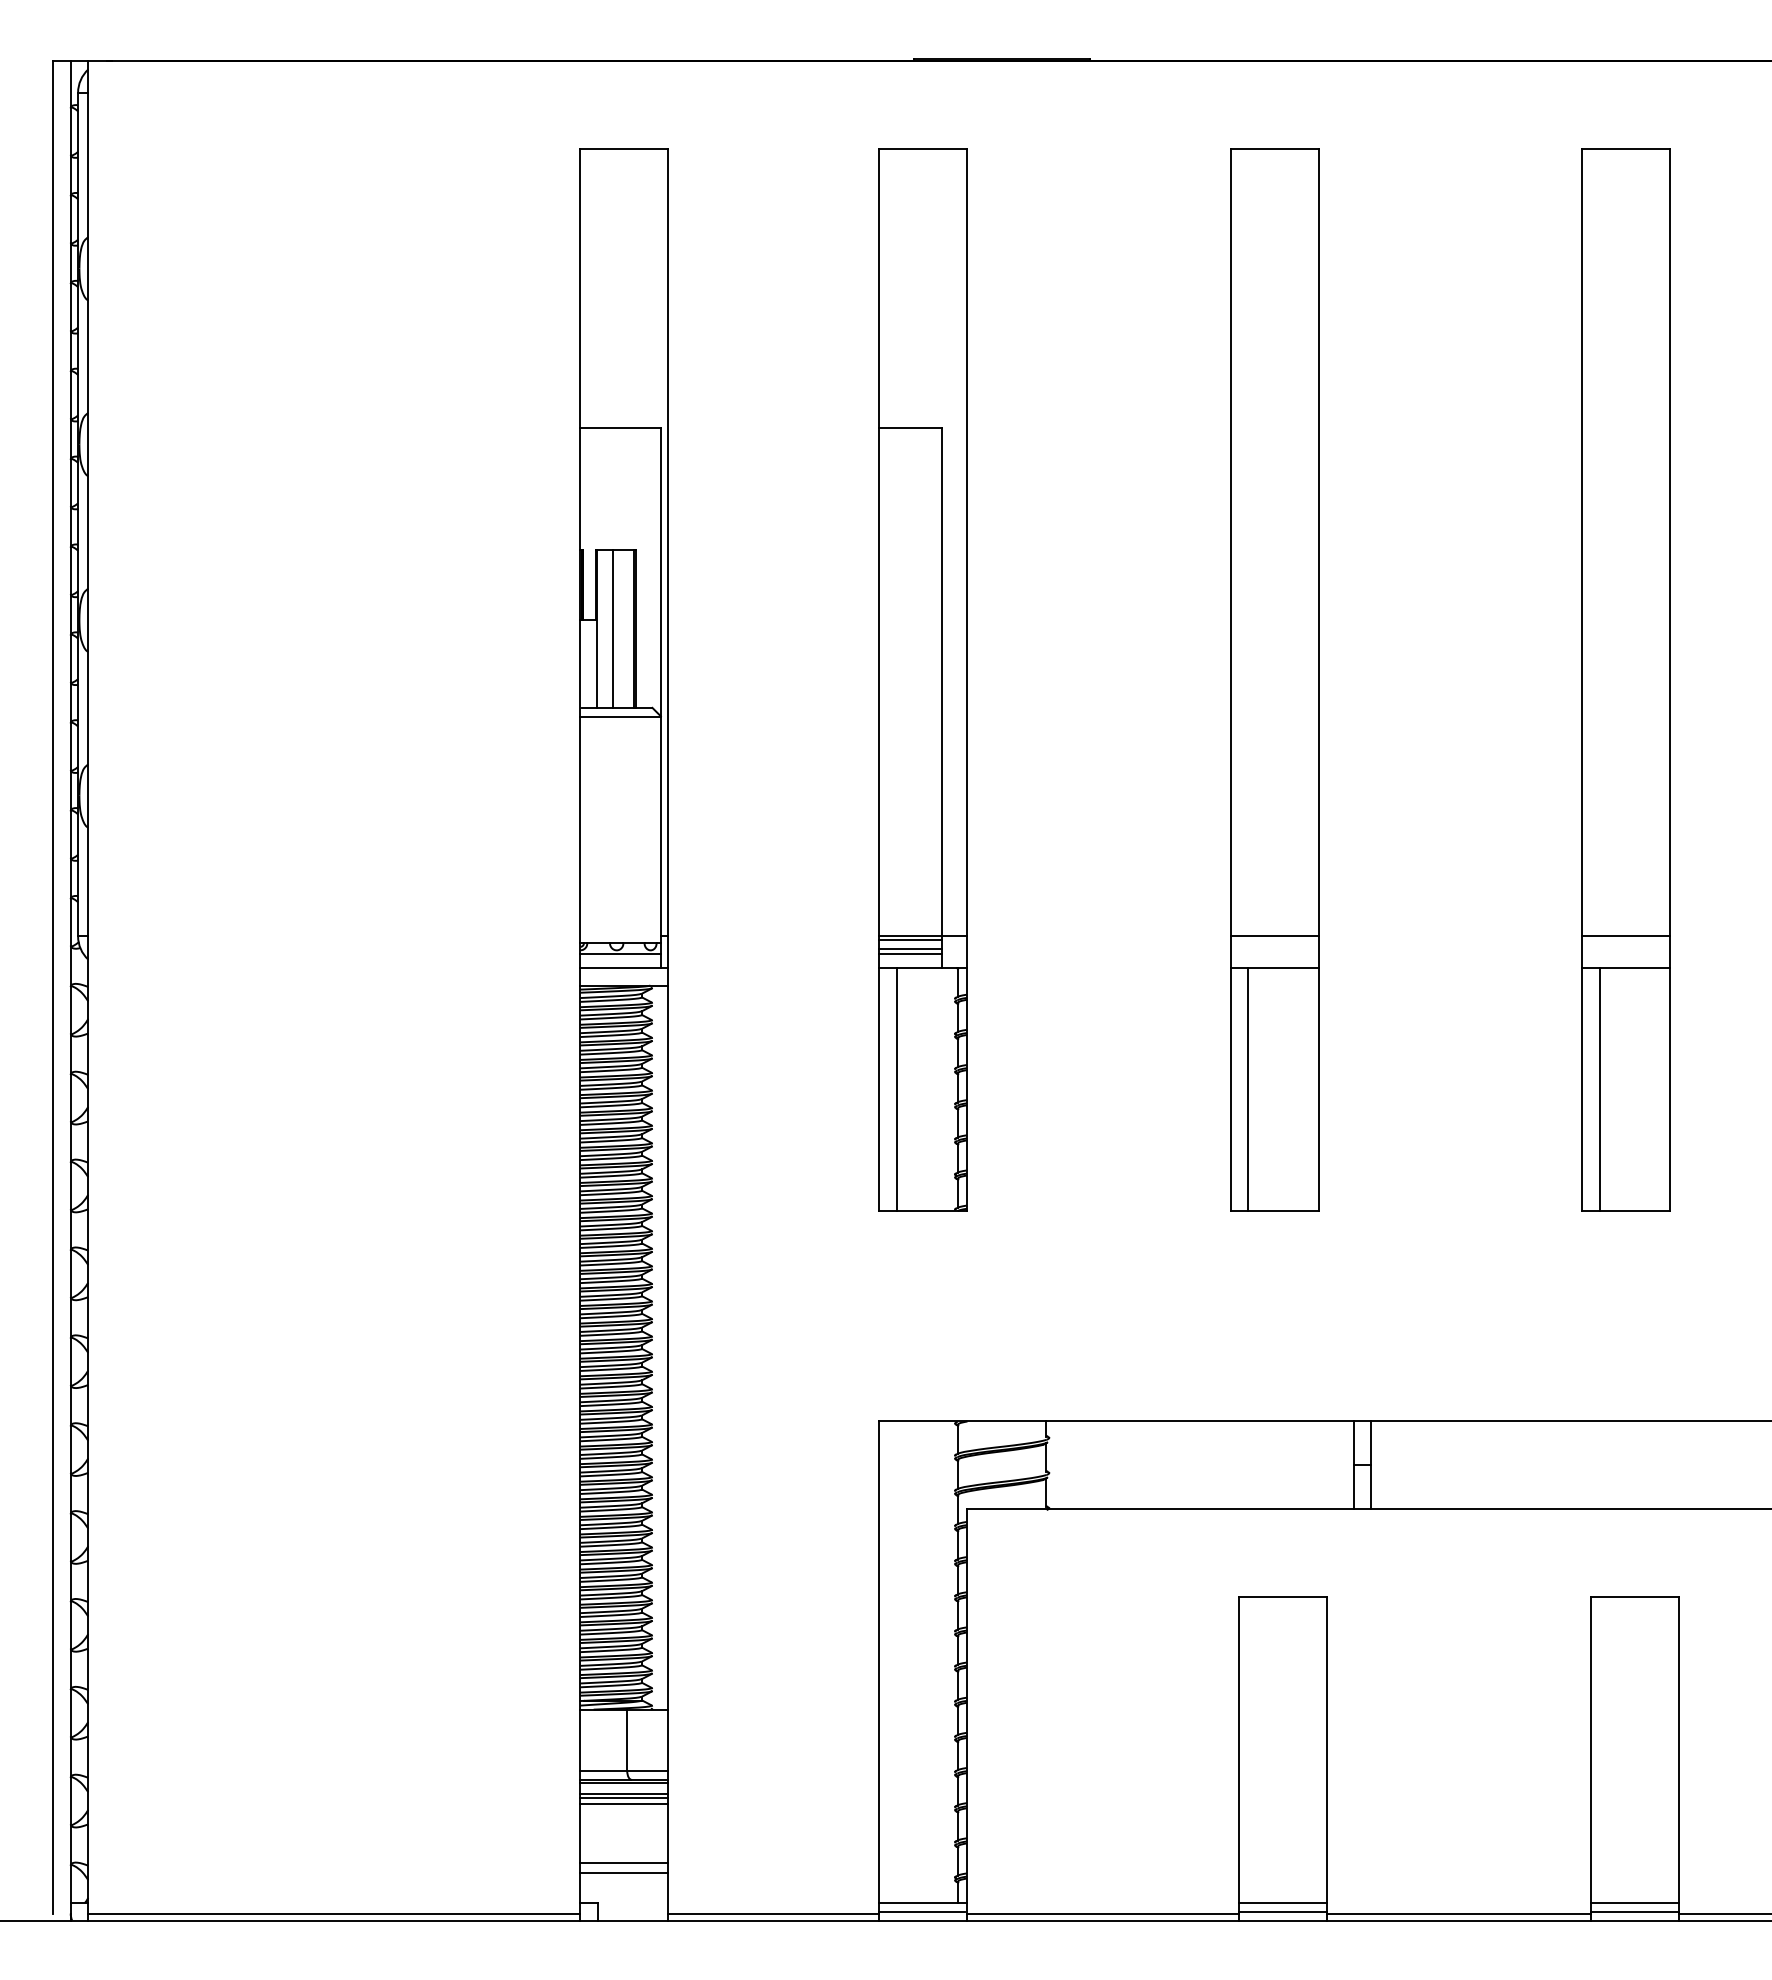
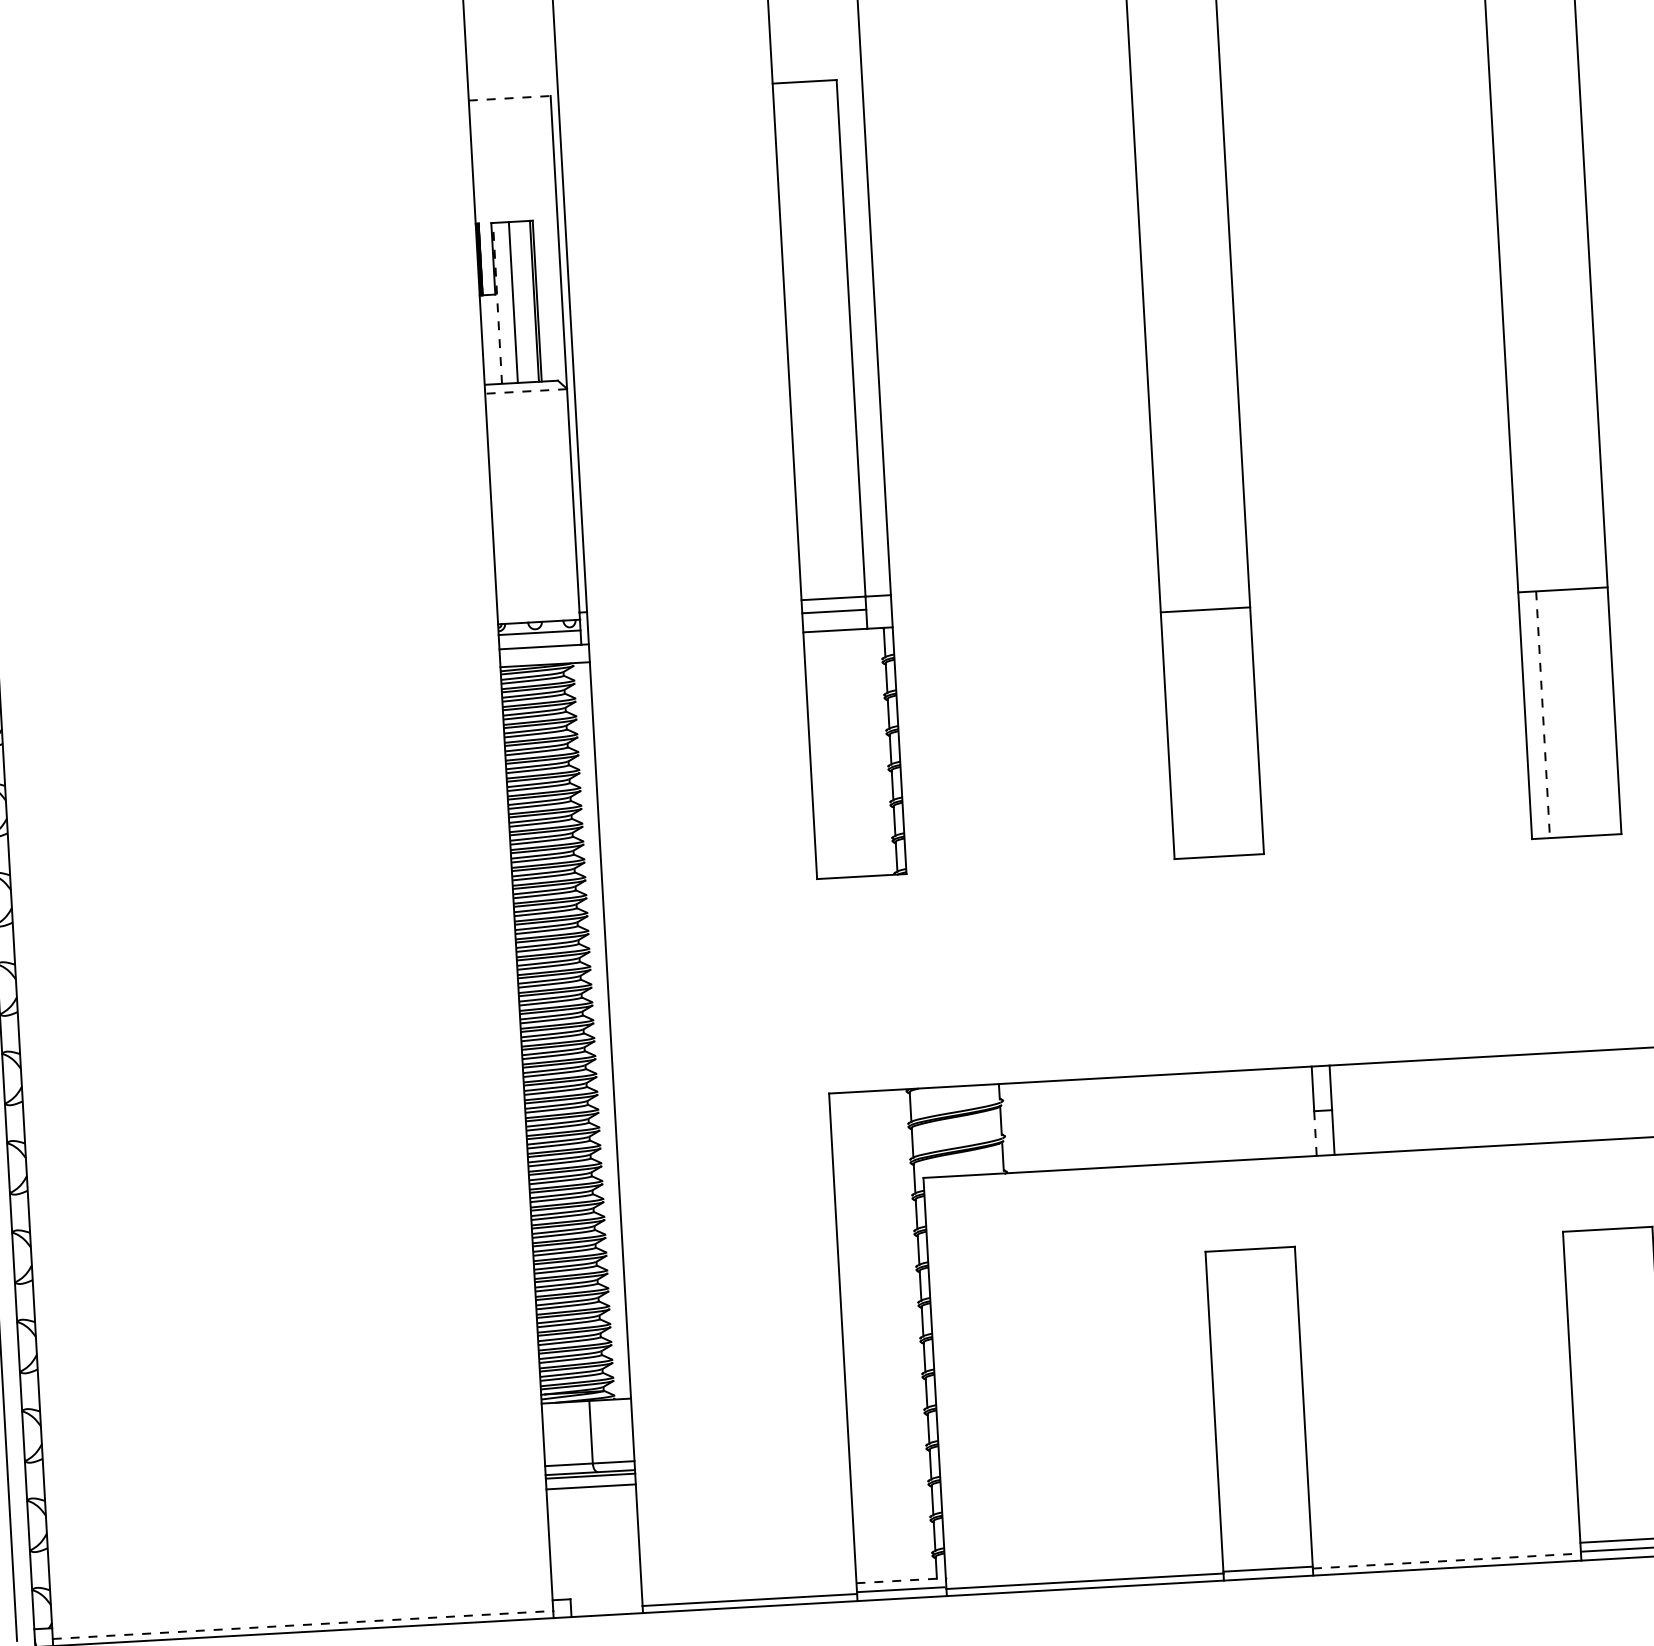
line: (621, 428) -> (510, 98), solid -> dashed
line: (597, 628) -> (497, 303), solid -> dashed
line: (620, 716) -> (525, 391), solid -> dashed
line: (1274, 936) -> (1203, 577), removed
line: (1626, 936) -> (1561, 557), removed
line: (910, 939) -> (833, 601), removed
line: (910, 953) -> (834, 615), removed
line: (896, 1089) -> (827, 754), removed
line: (1248, 1089) -> (1185, 734), removed
line: (1599, 1089) -> (1542, 714), solid -> dashed
line: (1353, 1487) -> (1315, 1133), solid -> dashed
line: (624, 1797) -> (591, 1490), removed
line: (624, 1803) -> (591, 1496), removed
line: (624, 1863) -> (595, 1557), removed
line: (624, 1873) -> (595, 1567), removed
line: (923, 1902) -> (901, 1580), solid -> dashed
line: (1283, 1902) -> (1267, 1559), removed
line: (334, 1913) -> (303, 1624), solid -> dashed
line: (1459, 1913) -> (1447, 1560), solid -> dashed

